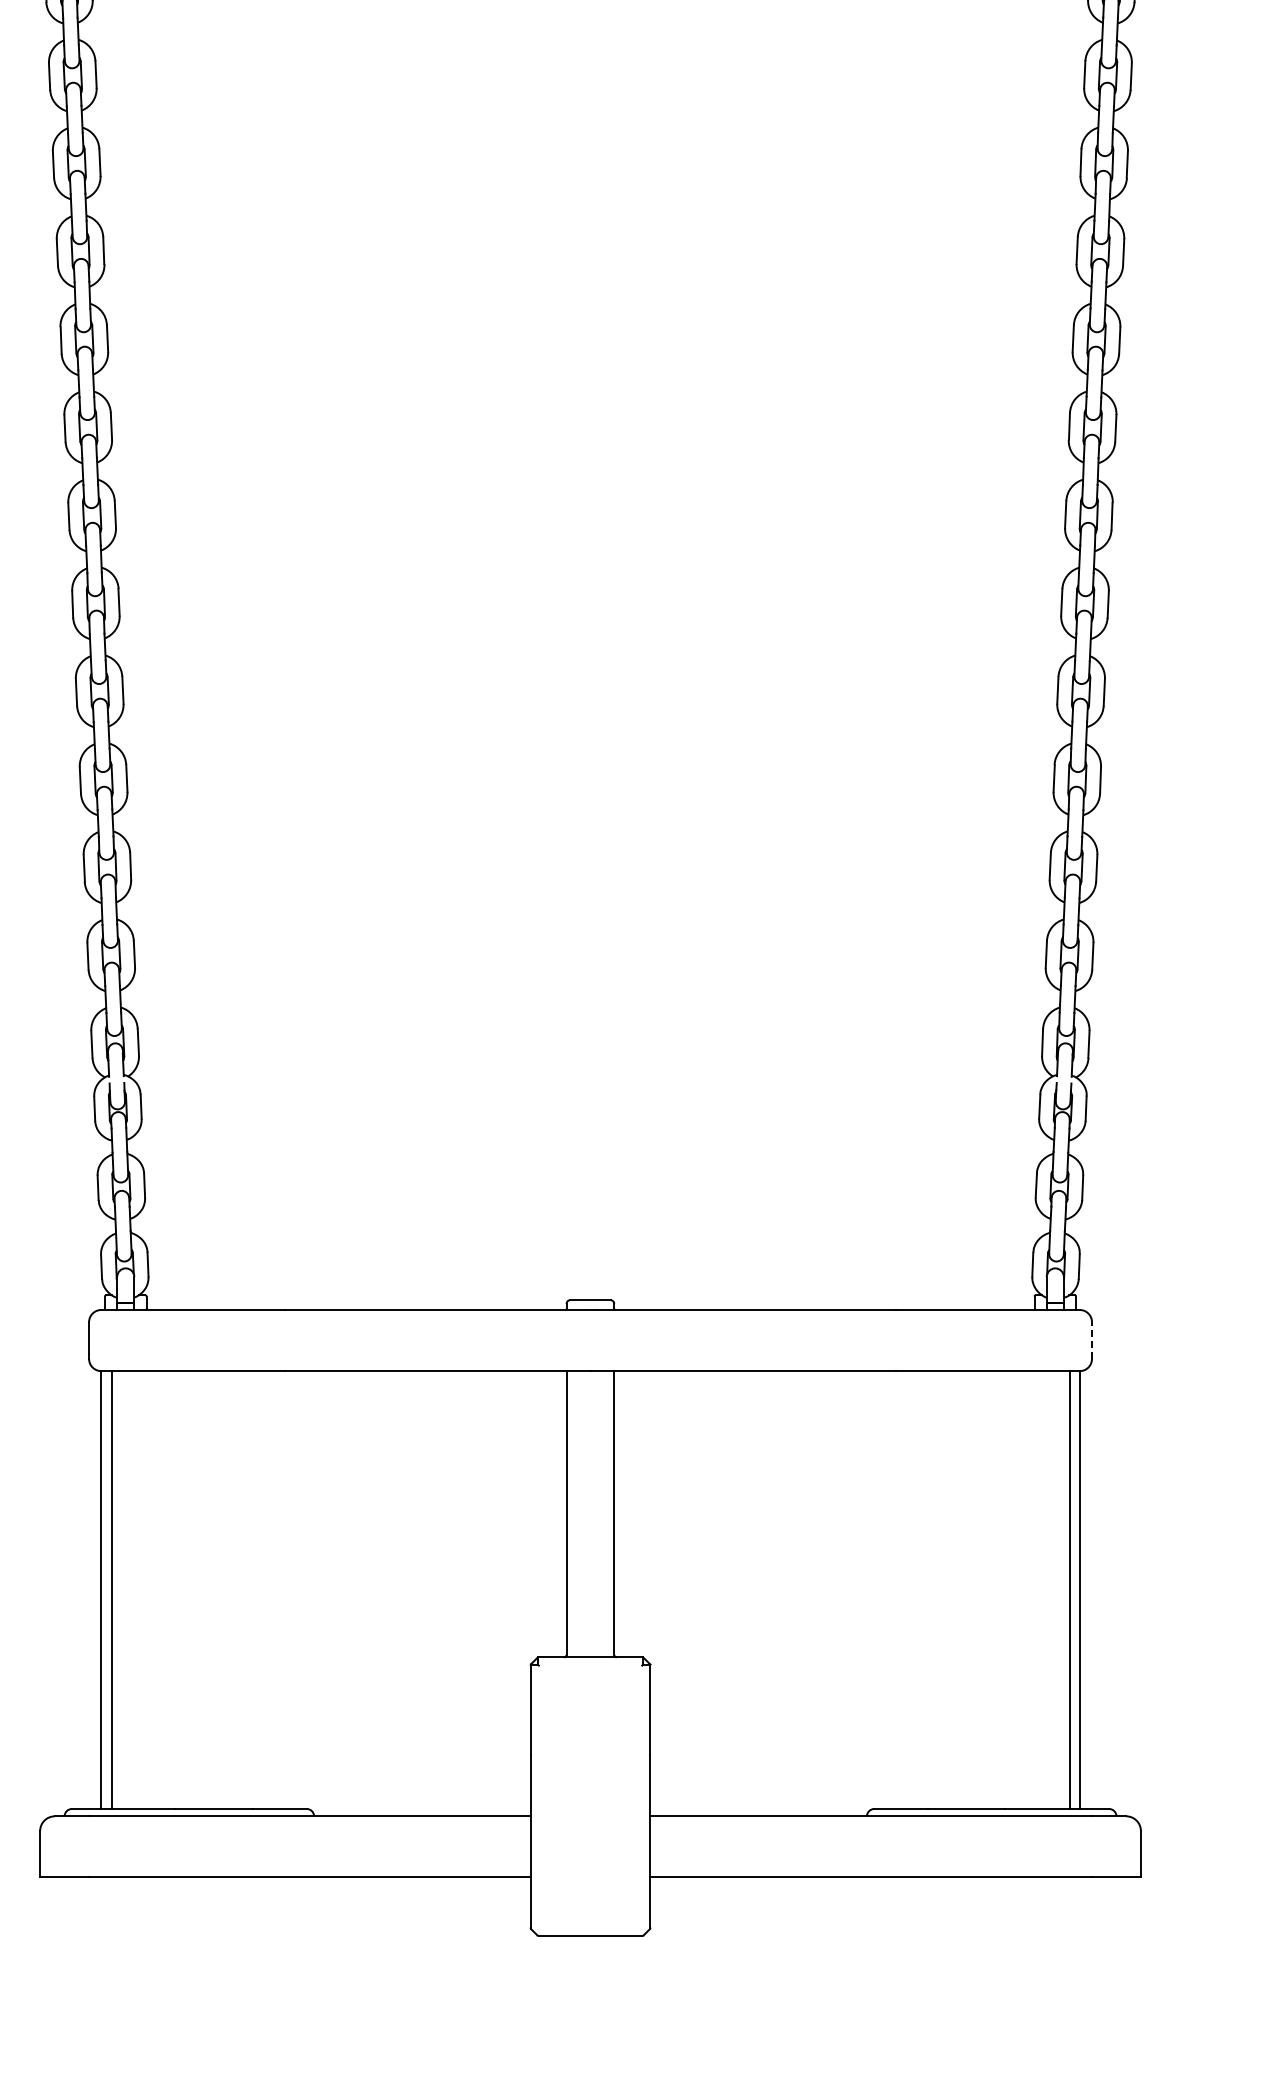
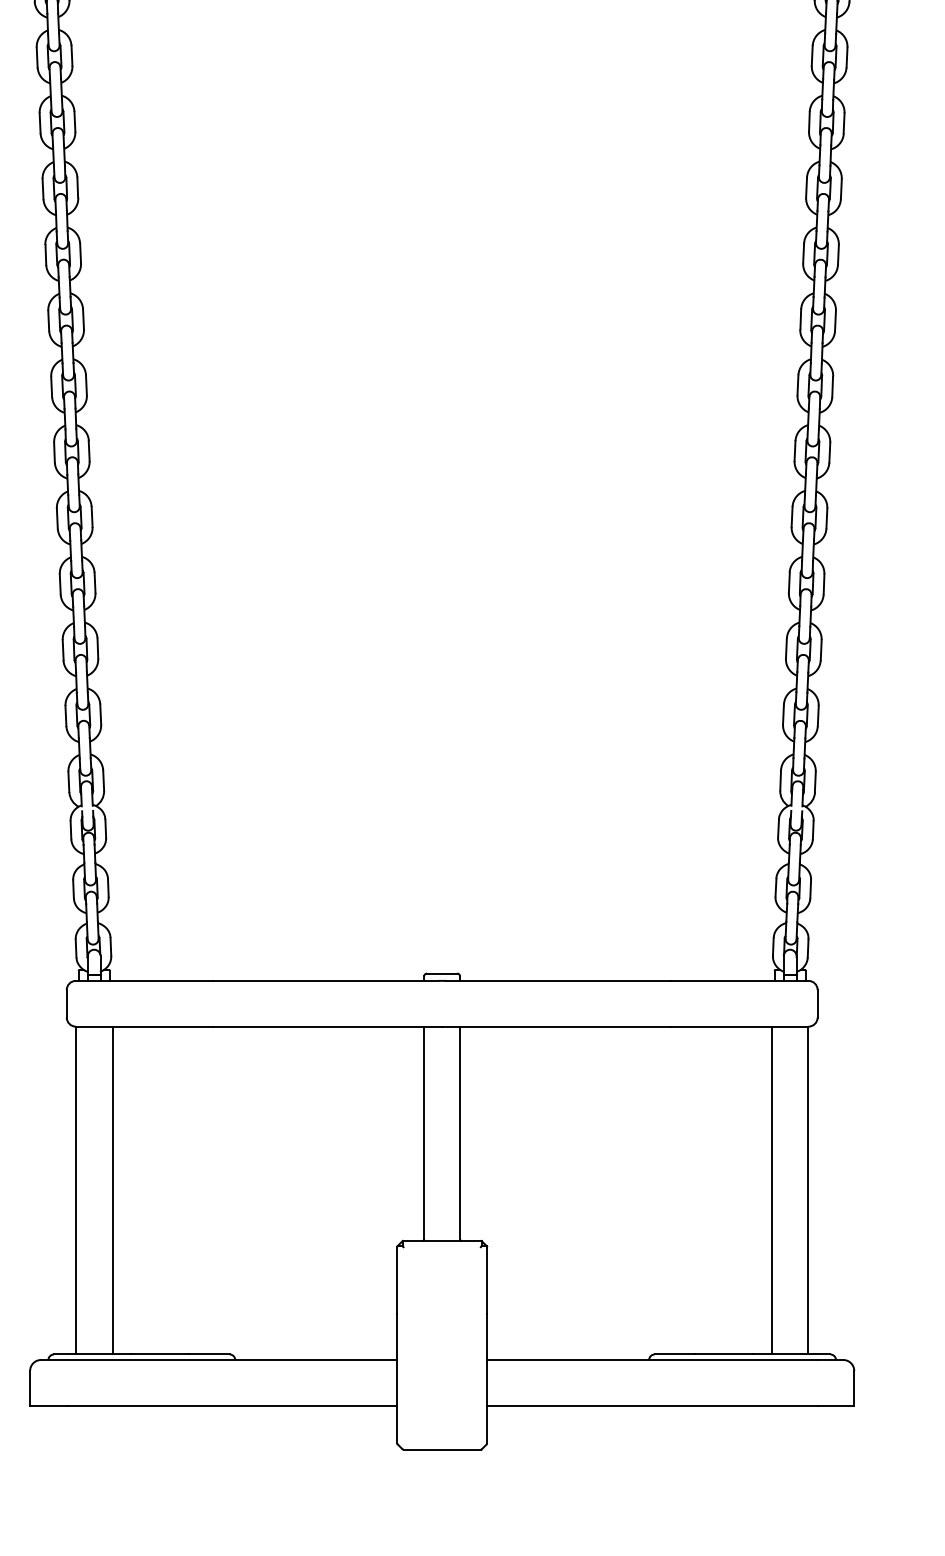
line: (1091, 1340) -> (817, 1003), dashed -> solid
line: (112, 1589) -> (112, 1190), moved
line: (1069, 1589) -> (771, 1190), moved

